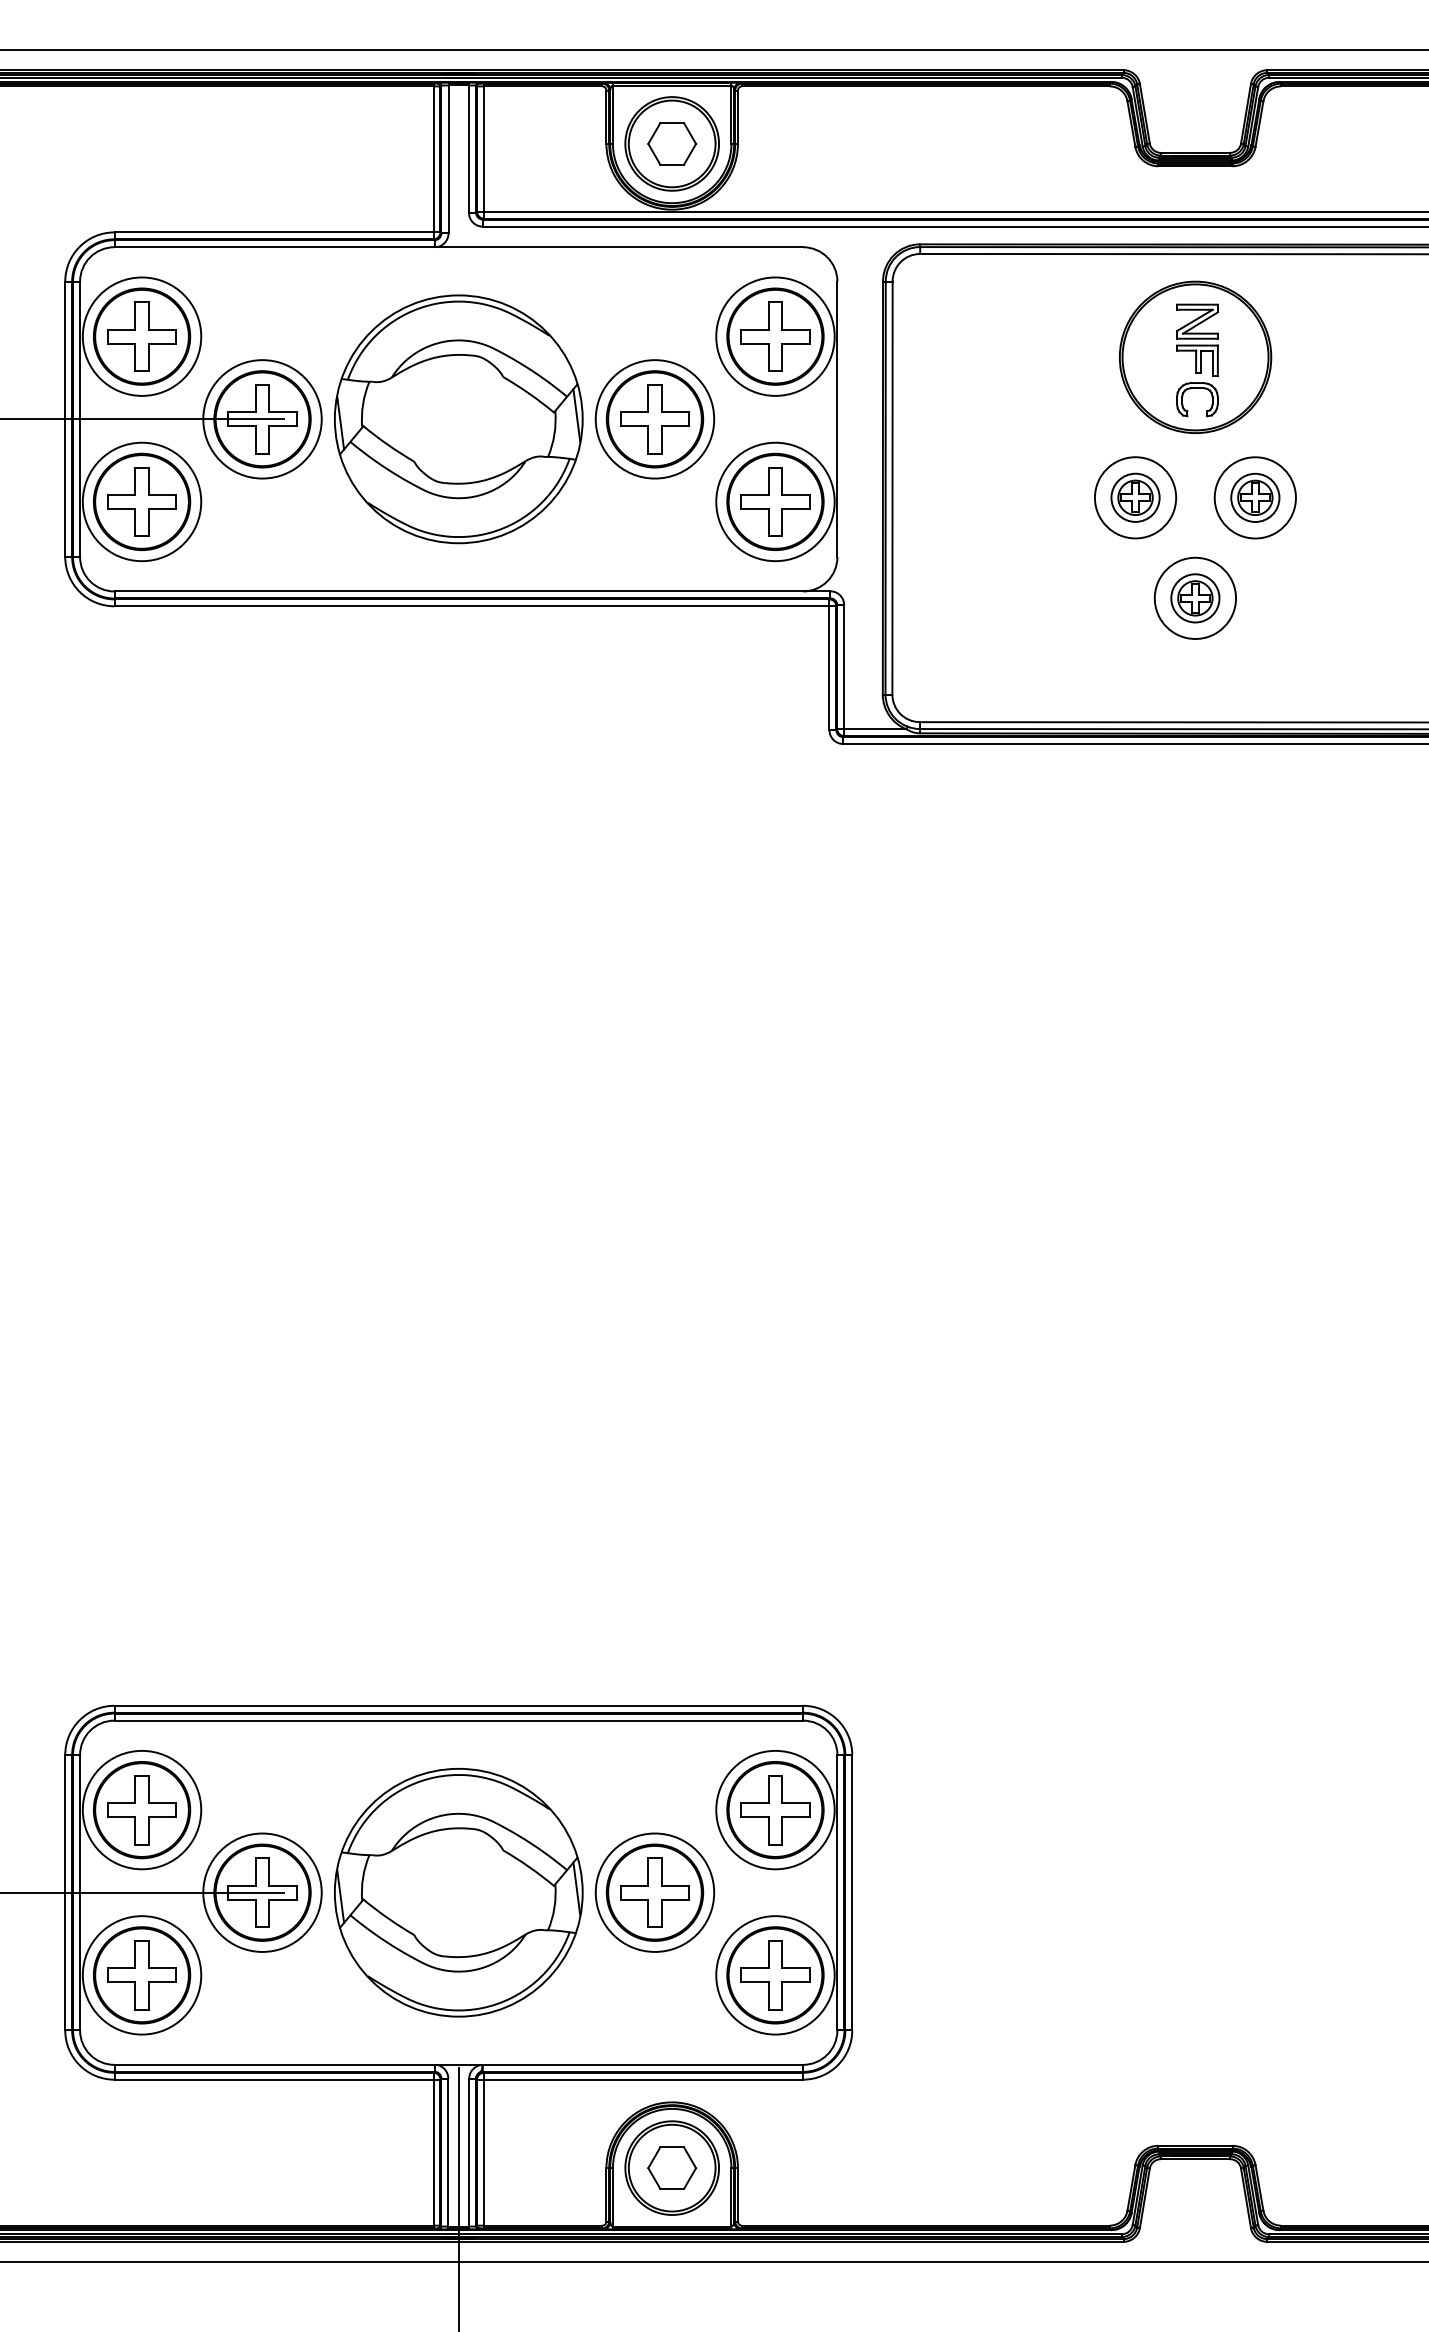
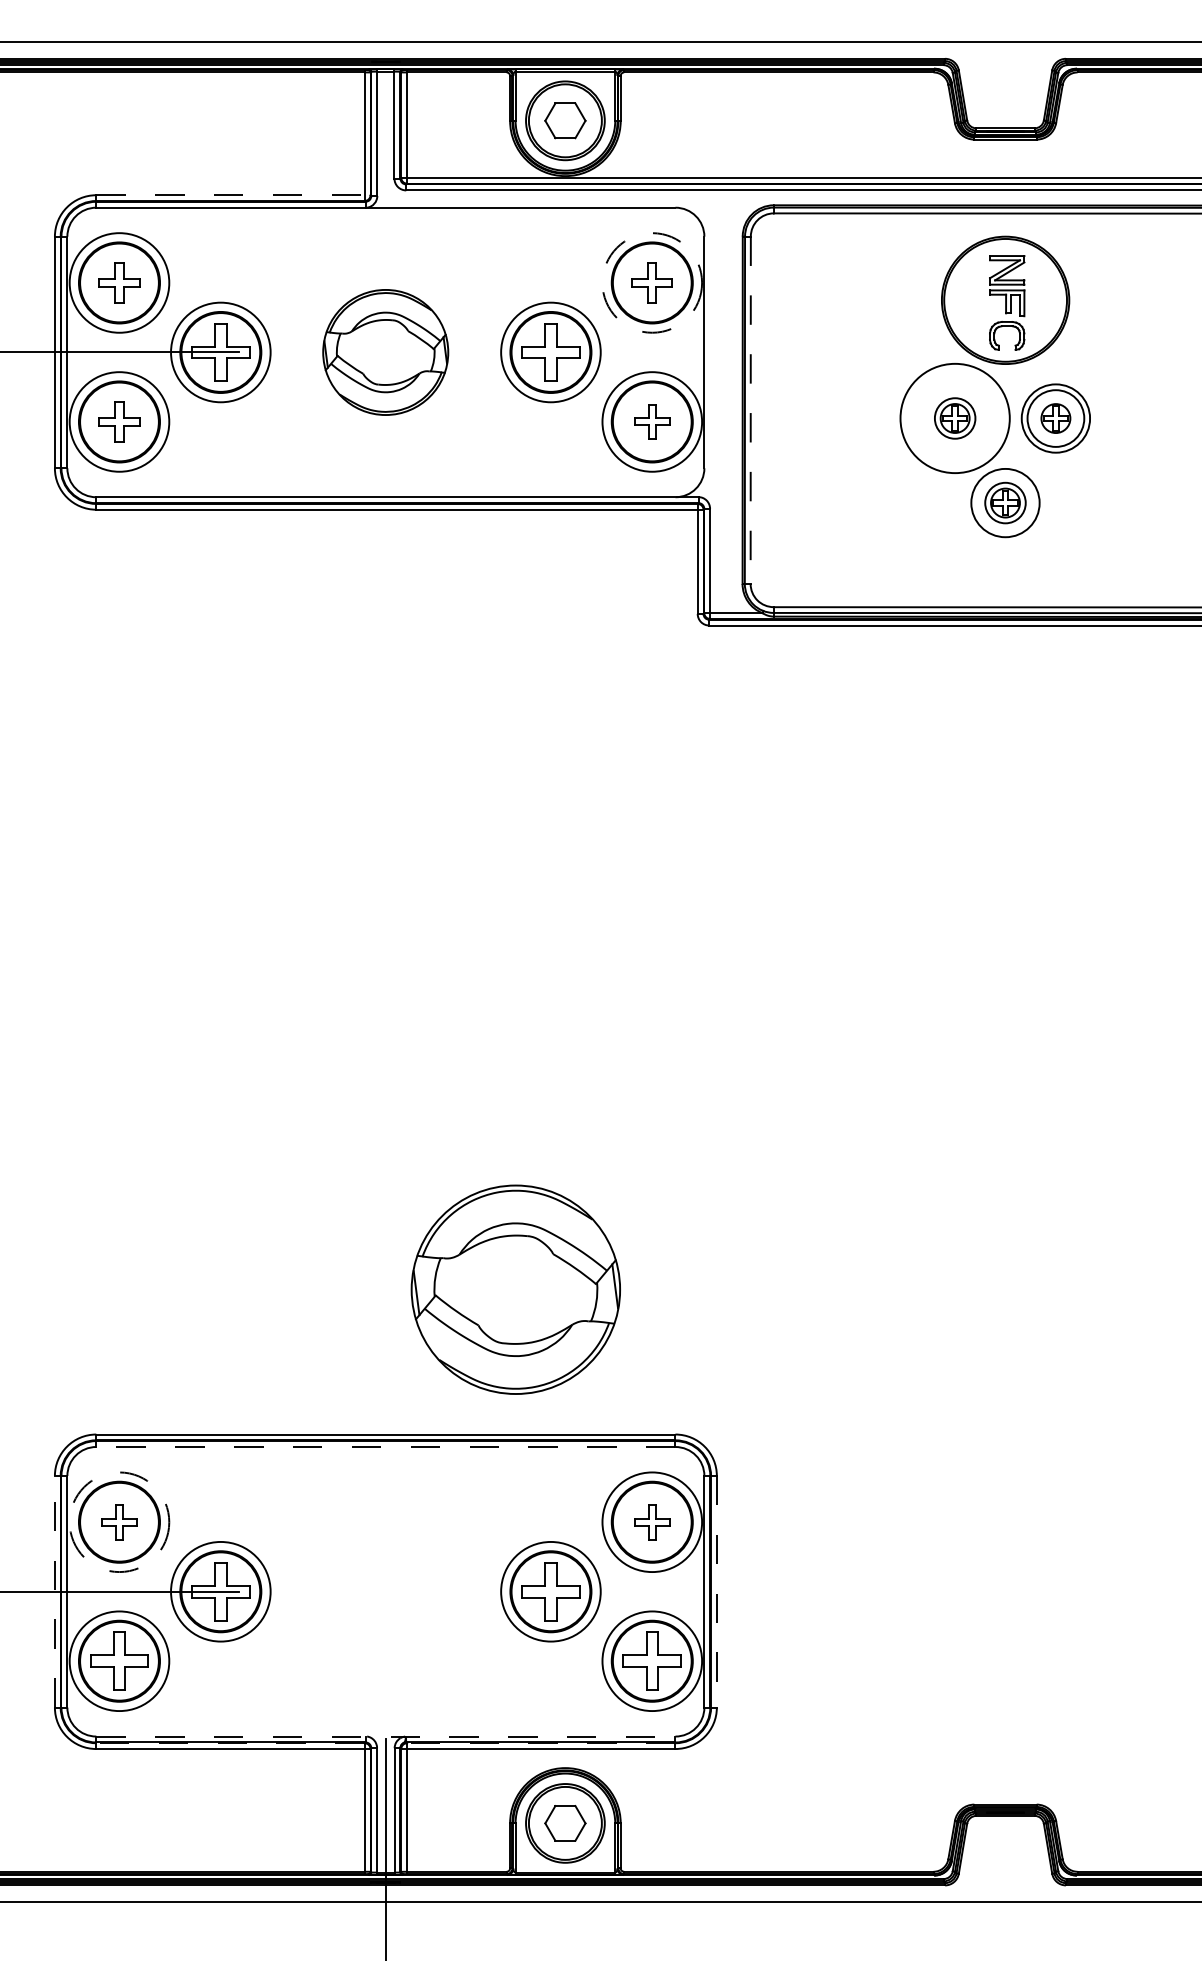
line: (277, 232) -> (233, 195), solid -> dashed
part: (142, 336) -> (119, 282), size x0.7
part: (774, 336) -> (651, 282), size x0.7
circle: (775, 336) -> (652, 282), solid -> dashed
part: (458, 419) -> (385, 352), size x0.6
line: (892, 488) -> (750, 410), solid -> dashed
circle: (1135, 497) -> (955, 418), size x1.6
circle: (1254, 497) -> (1055, 418), size x1.4
part: (142, 501) -> (119, 421), size x0.7
part: (774, 501) -> (651, 421), size x0.6
line: (458, 1720) -> (385, 1446), solid -> dashed
part: (142, 1809) -> (119, 1521), size x0.6
part: (774, 1809) -> (651, 1521), size x0.6
circle: (142, 1810) -> (119, 1522), solid -> dashed
line: (64, 1892) -> (54, 1591), solid -> dashed
part: (458, 1892) -> (515, 1289), moved
line: (851, 1892) -> (716, 1591), solid -> dashed
line: (458, 2064) -> (385, 1736), solid -> dashed
line: (274, 2073) -> (230, 1743), solid -> dashed
line: (642, 2073) -> (540, 1743), solid -> dashed

